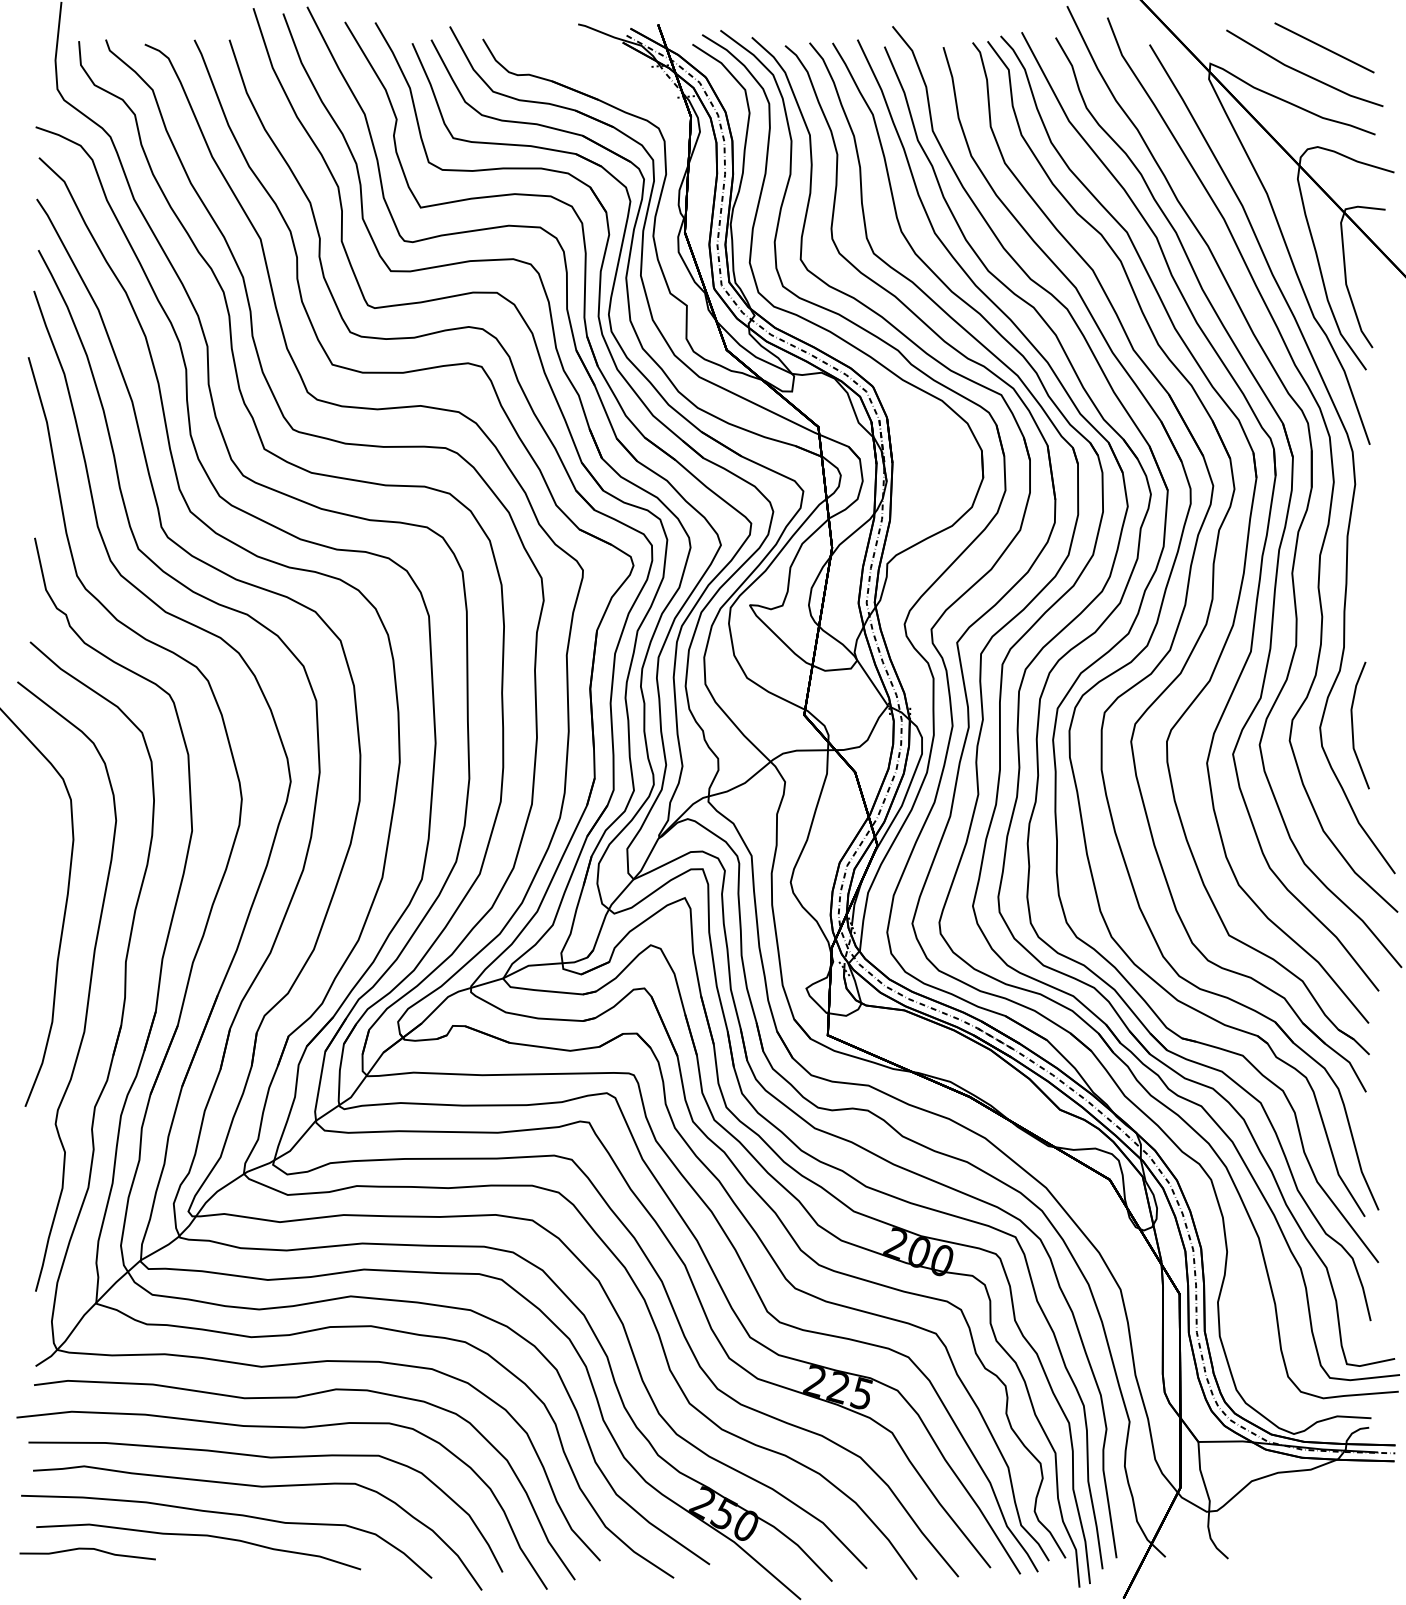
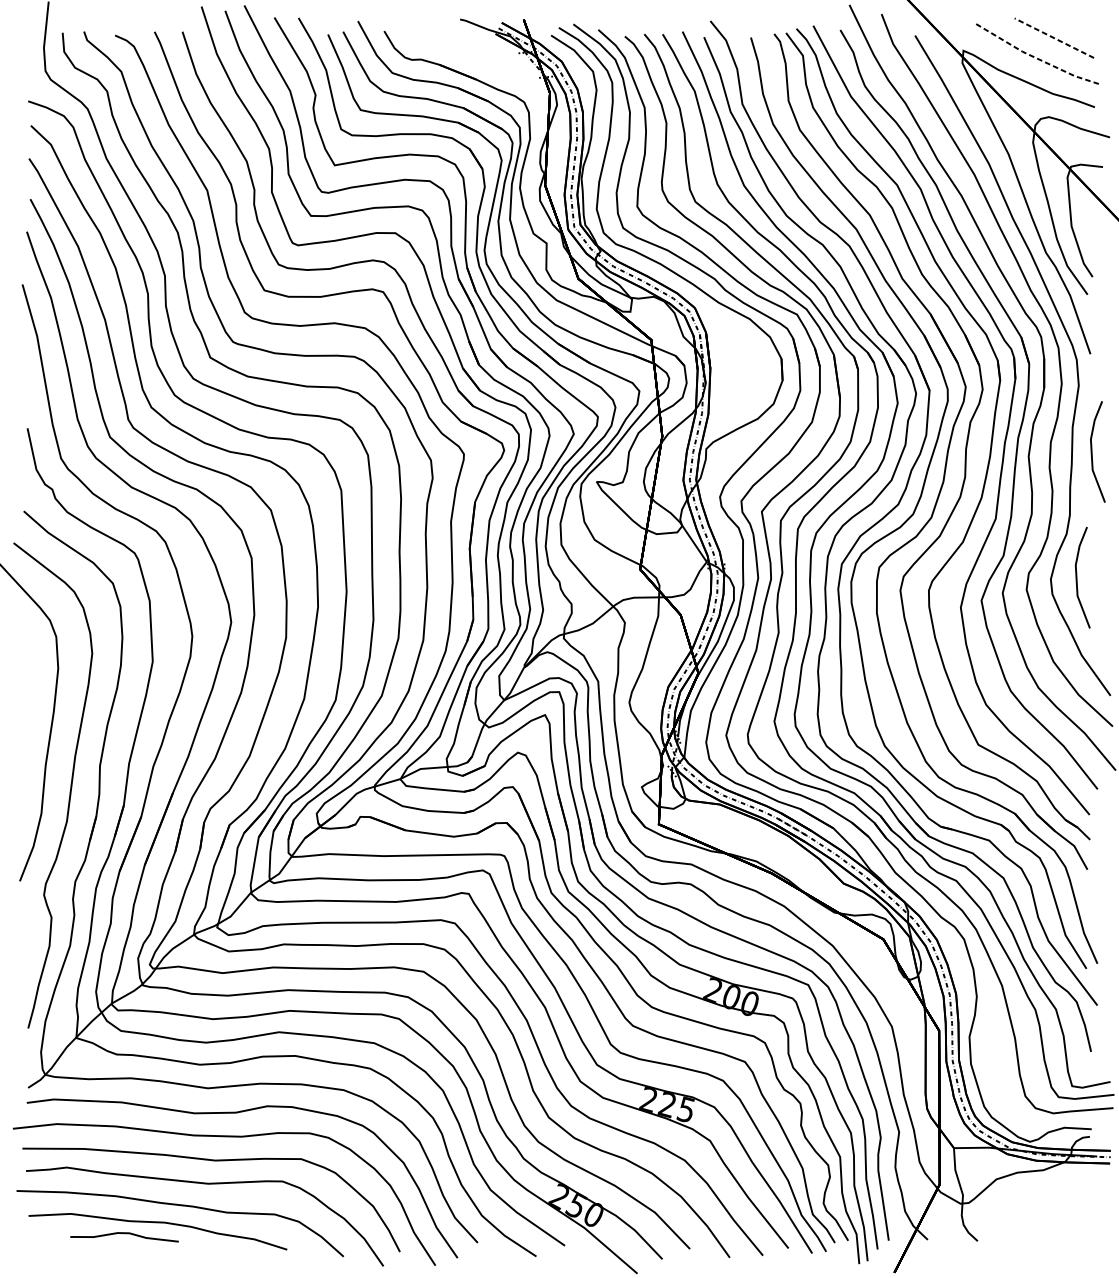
line: (1324, 47) -> (1054, 37), solid -> dashed
line: (1302, 73) -> (1036, 58), solid -> dashed
line: (1372, 567) -> (1092, 451), added
curve: (87, 1549) -> (124, 1233), moved

